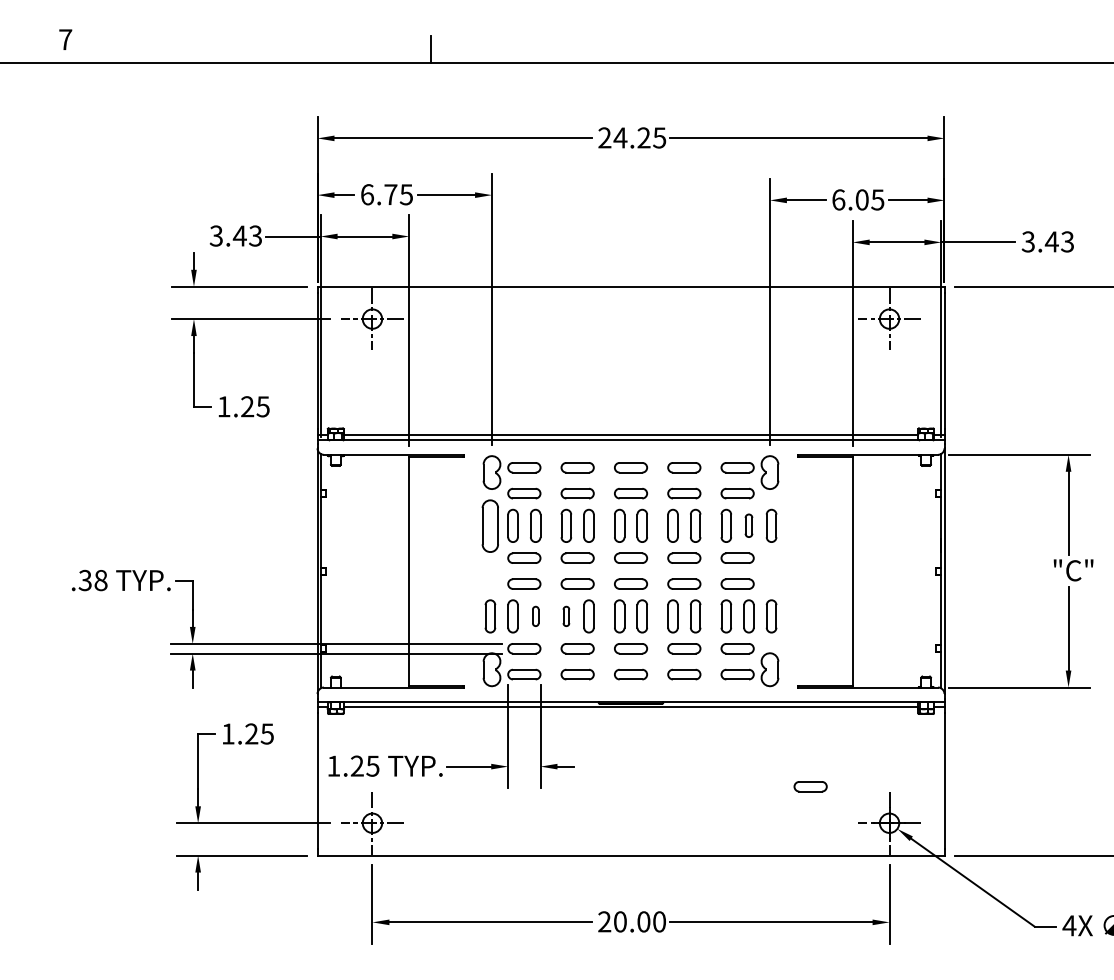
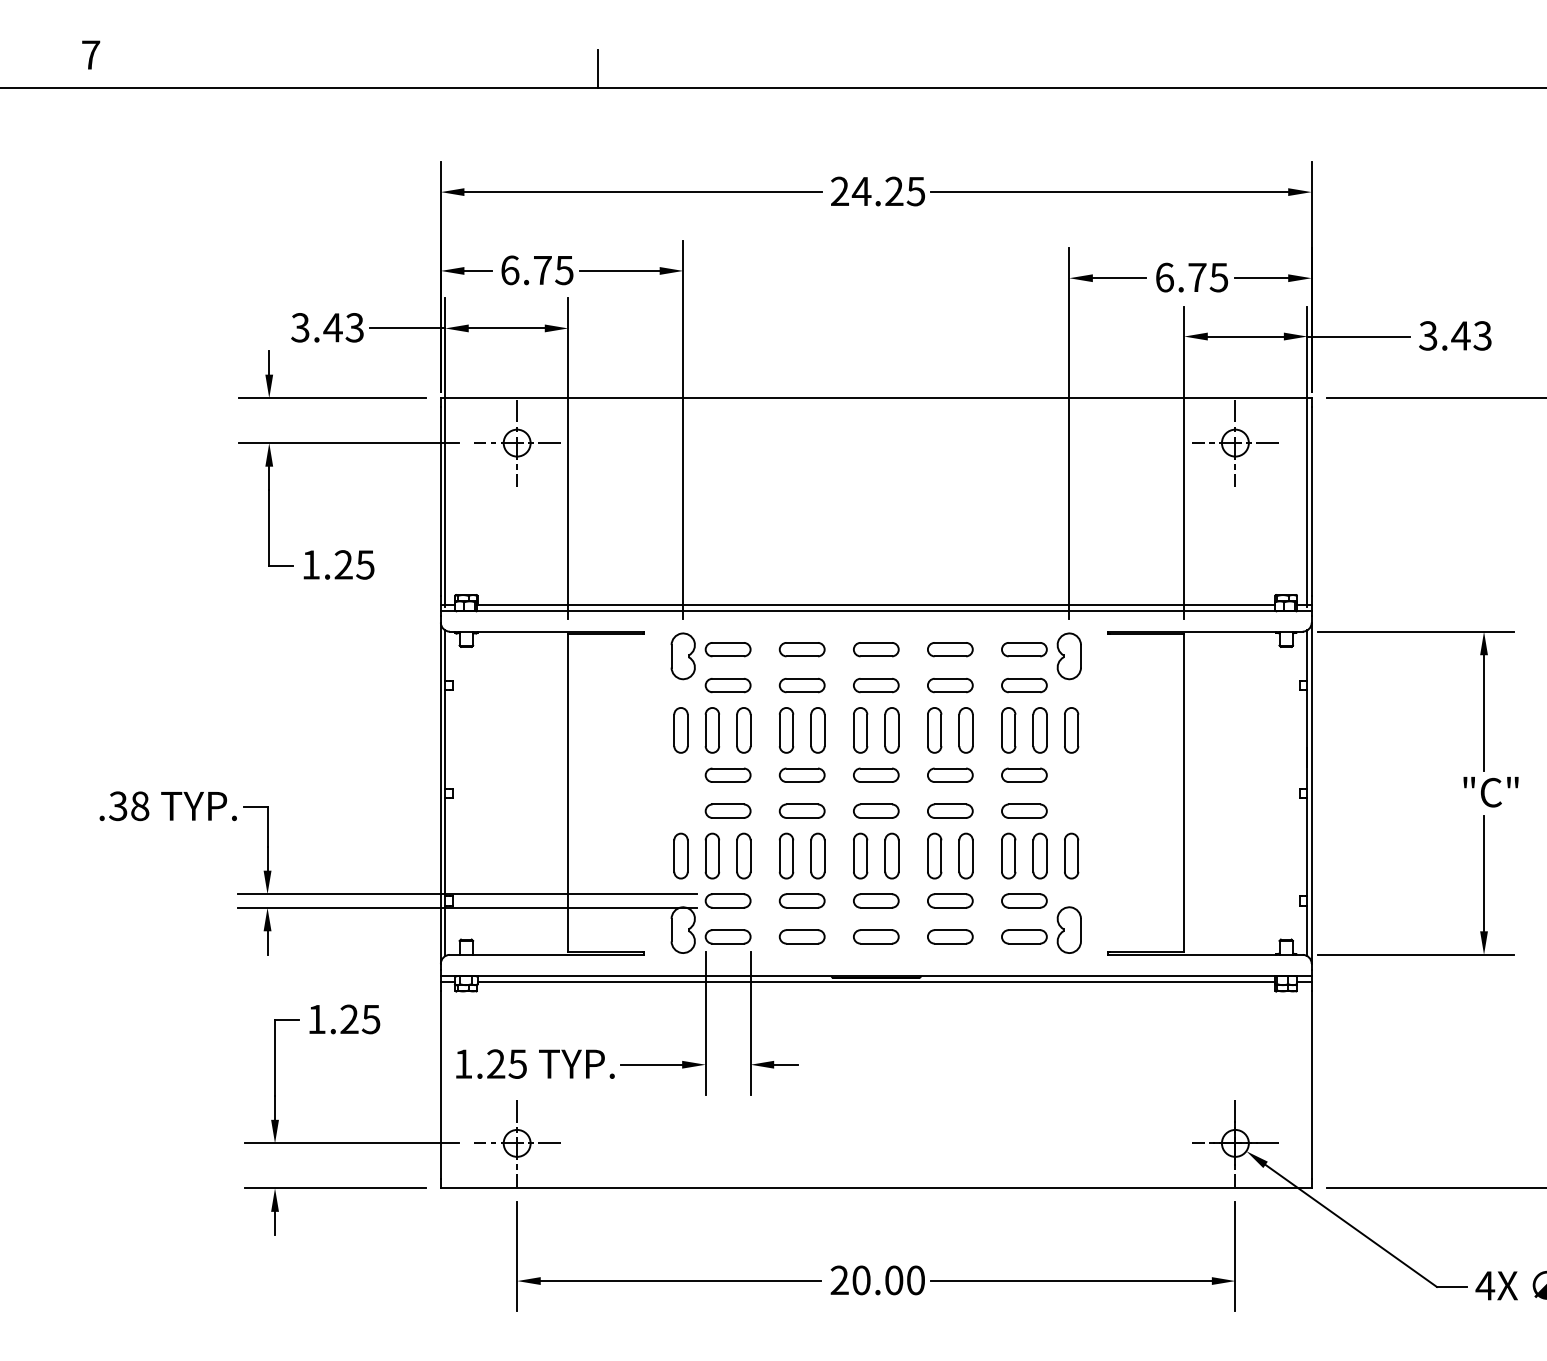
text: (861, 199) -> (1196, 276), 6.05 -> 6.75
part: (490, 525) -> (681, 729), size x0.62
part: (748, 525) -> (1039, 729), size x1.43
part: (535, 616) -> (743, 856), size x1.67
part: (566, 616) -> (786, 856), size x1.67
part: (810, 786) -> (1125, 1092), removed

